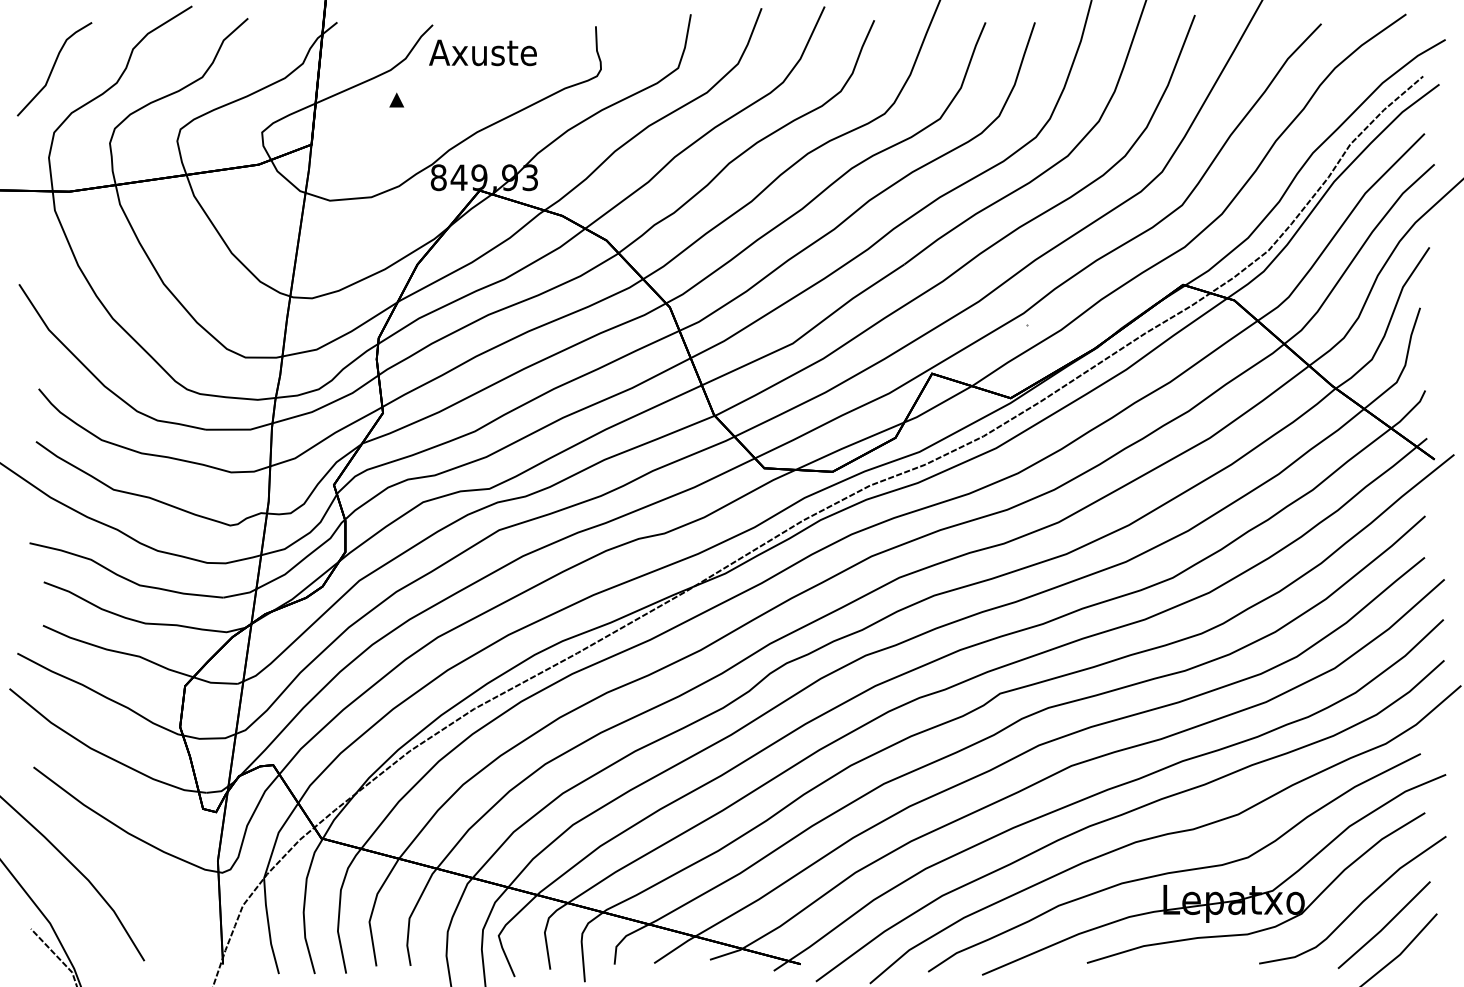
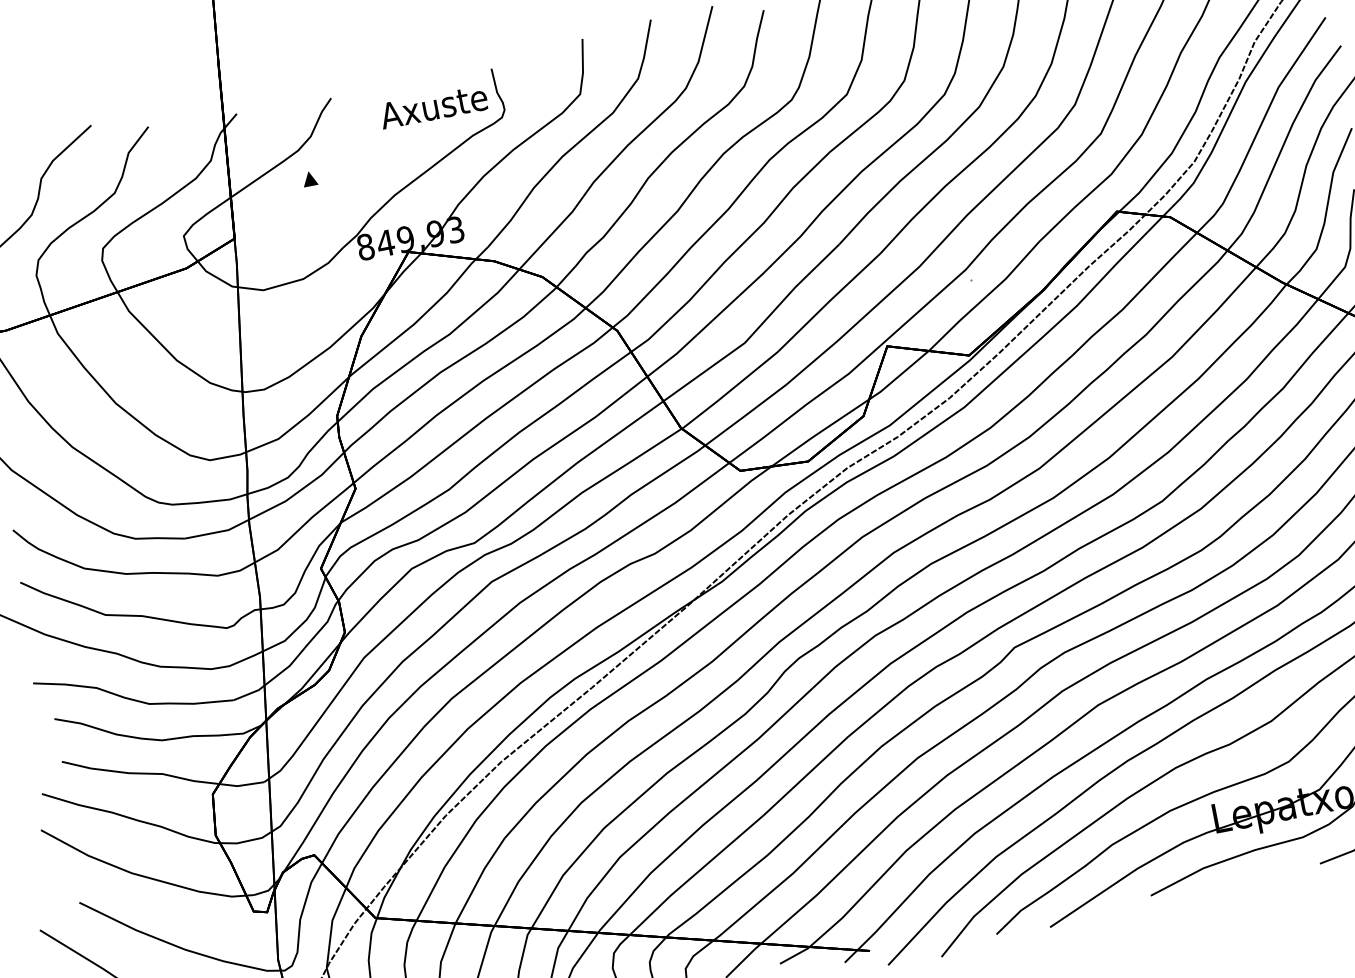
text: (482, 52) -> (433, 106), moved

